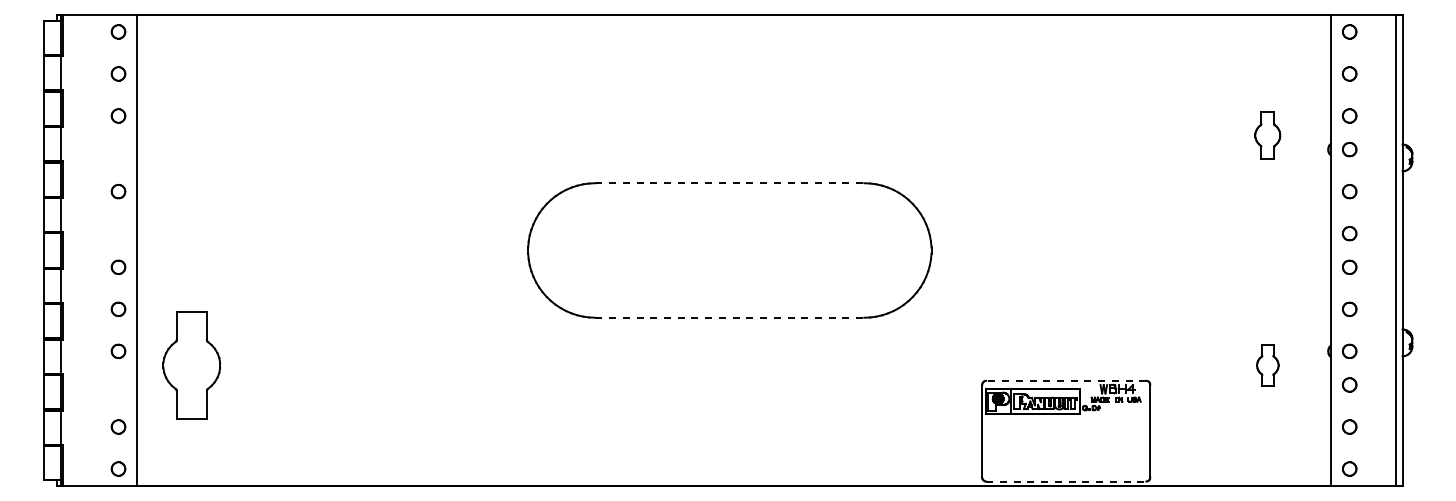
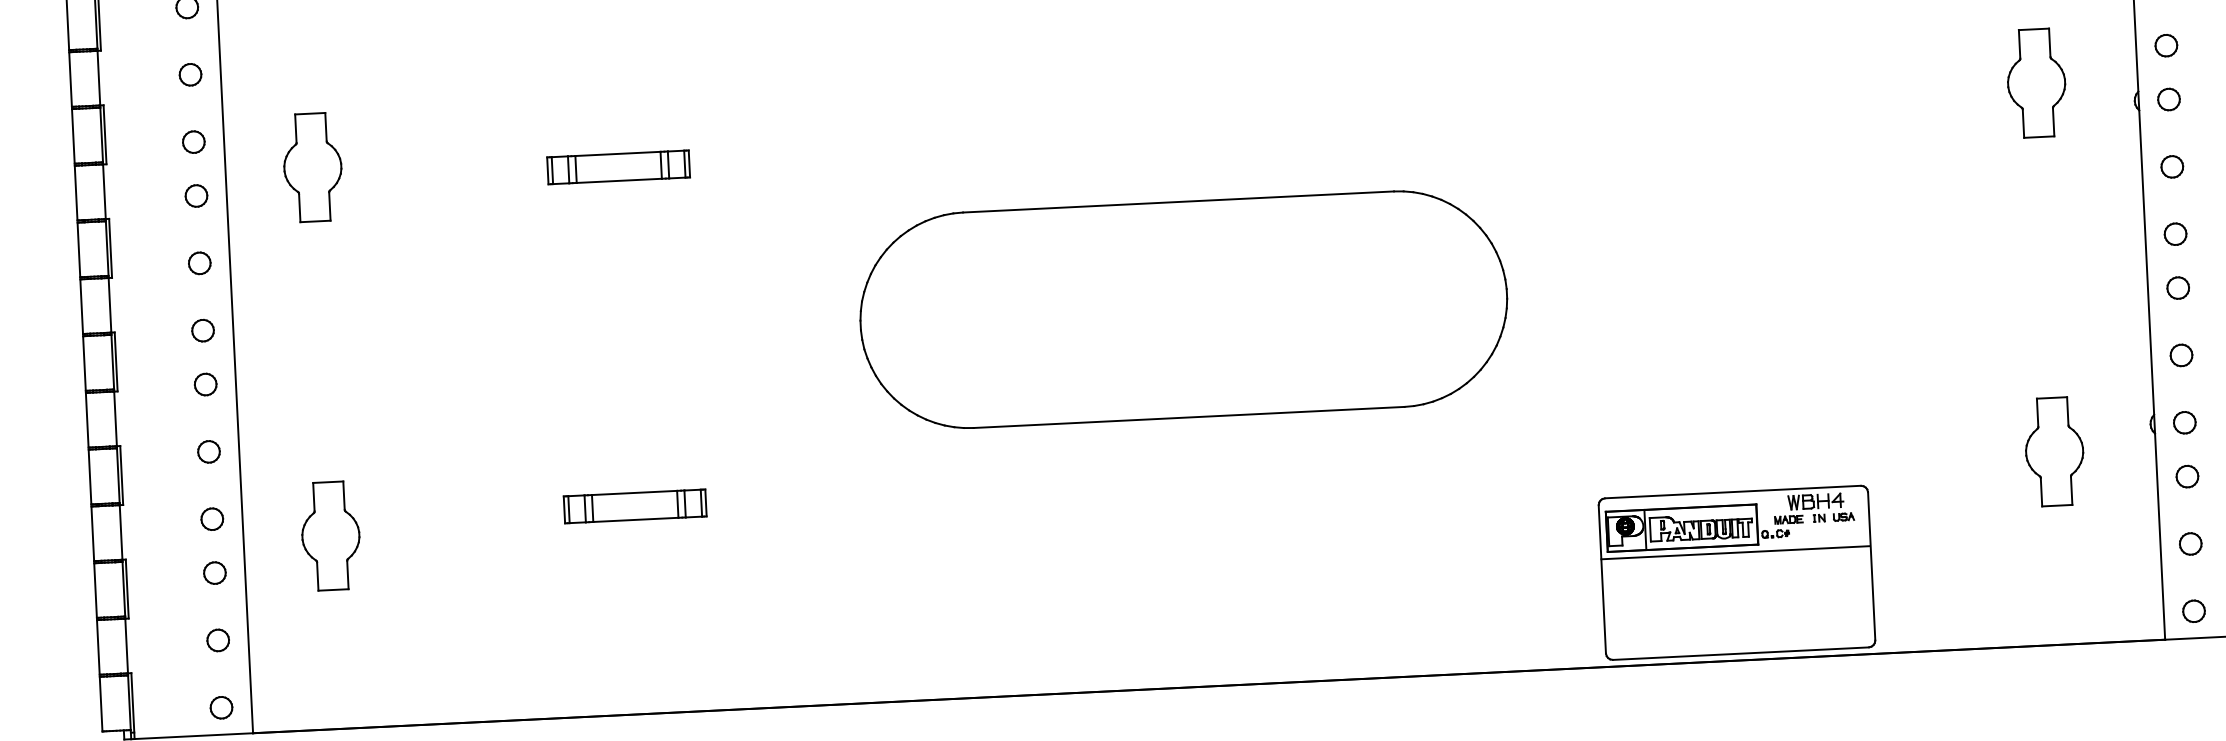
part: (191, 135) -> (312, 167), added
part: (1267, 135) -> (2036, 83), size x1.43
part: (381, 144) -> (617, 167), added
part: (118, 149) -> (196, 195), added
line: (730, 183) -> (1179, 202), dashed -> solid
part: (118, 233) -> (203, 330), added
line: (730, 317) -> (1190, 417), dashed -> solid
part: (381, 356) -> (634, 506), added
part: (191, 365) -> (330, 536), size x0.62
part: (1267, 365) -> (2054, 451), size x1.67
line: (1065, 380) -> (1731, 491), dashed -> solid
part: (118, 384) -> (214, 572), added
line: (1065, 418) -> (1734, 552), added
line: (1066, 481) -> (1741, 653), dashed -> solid

